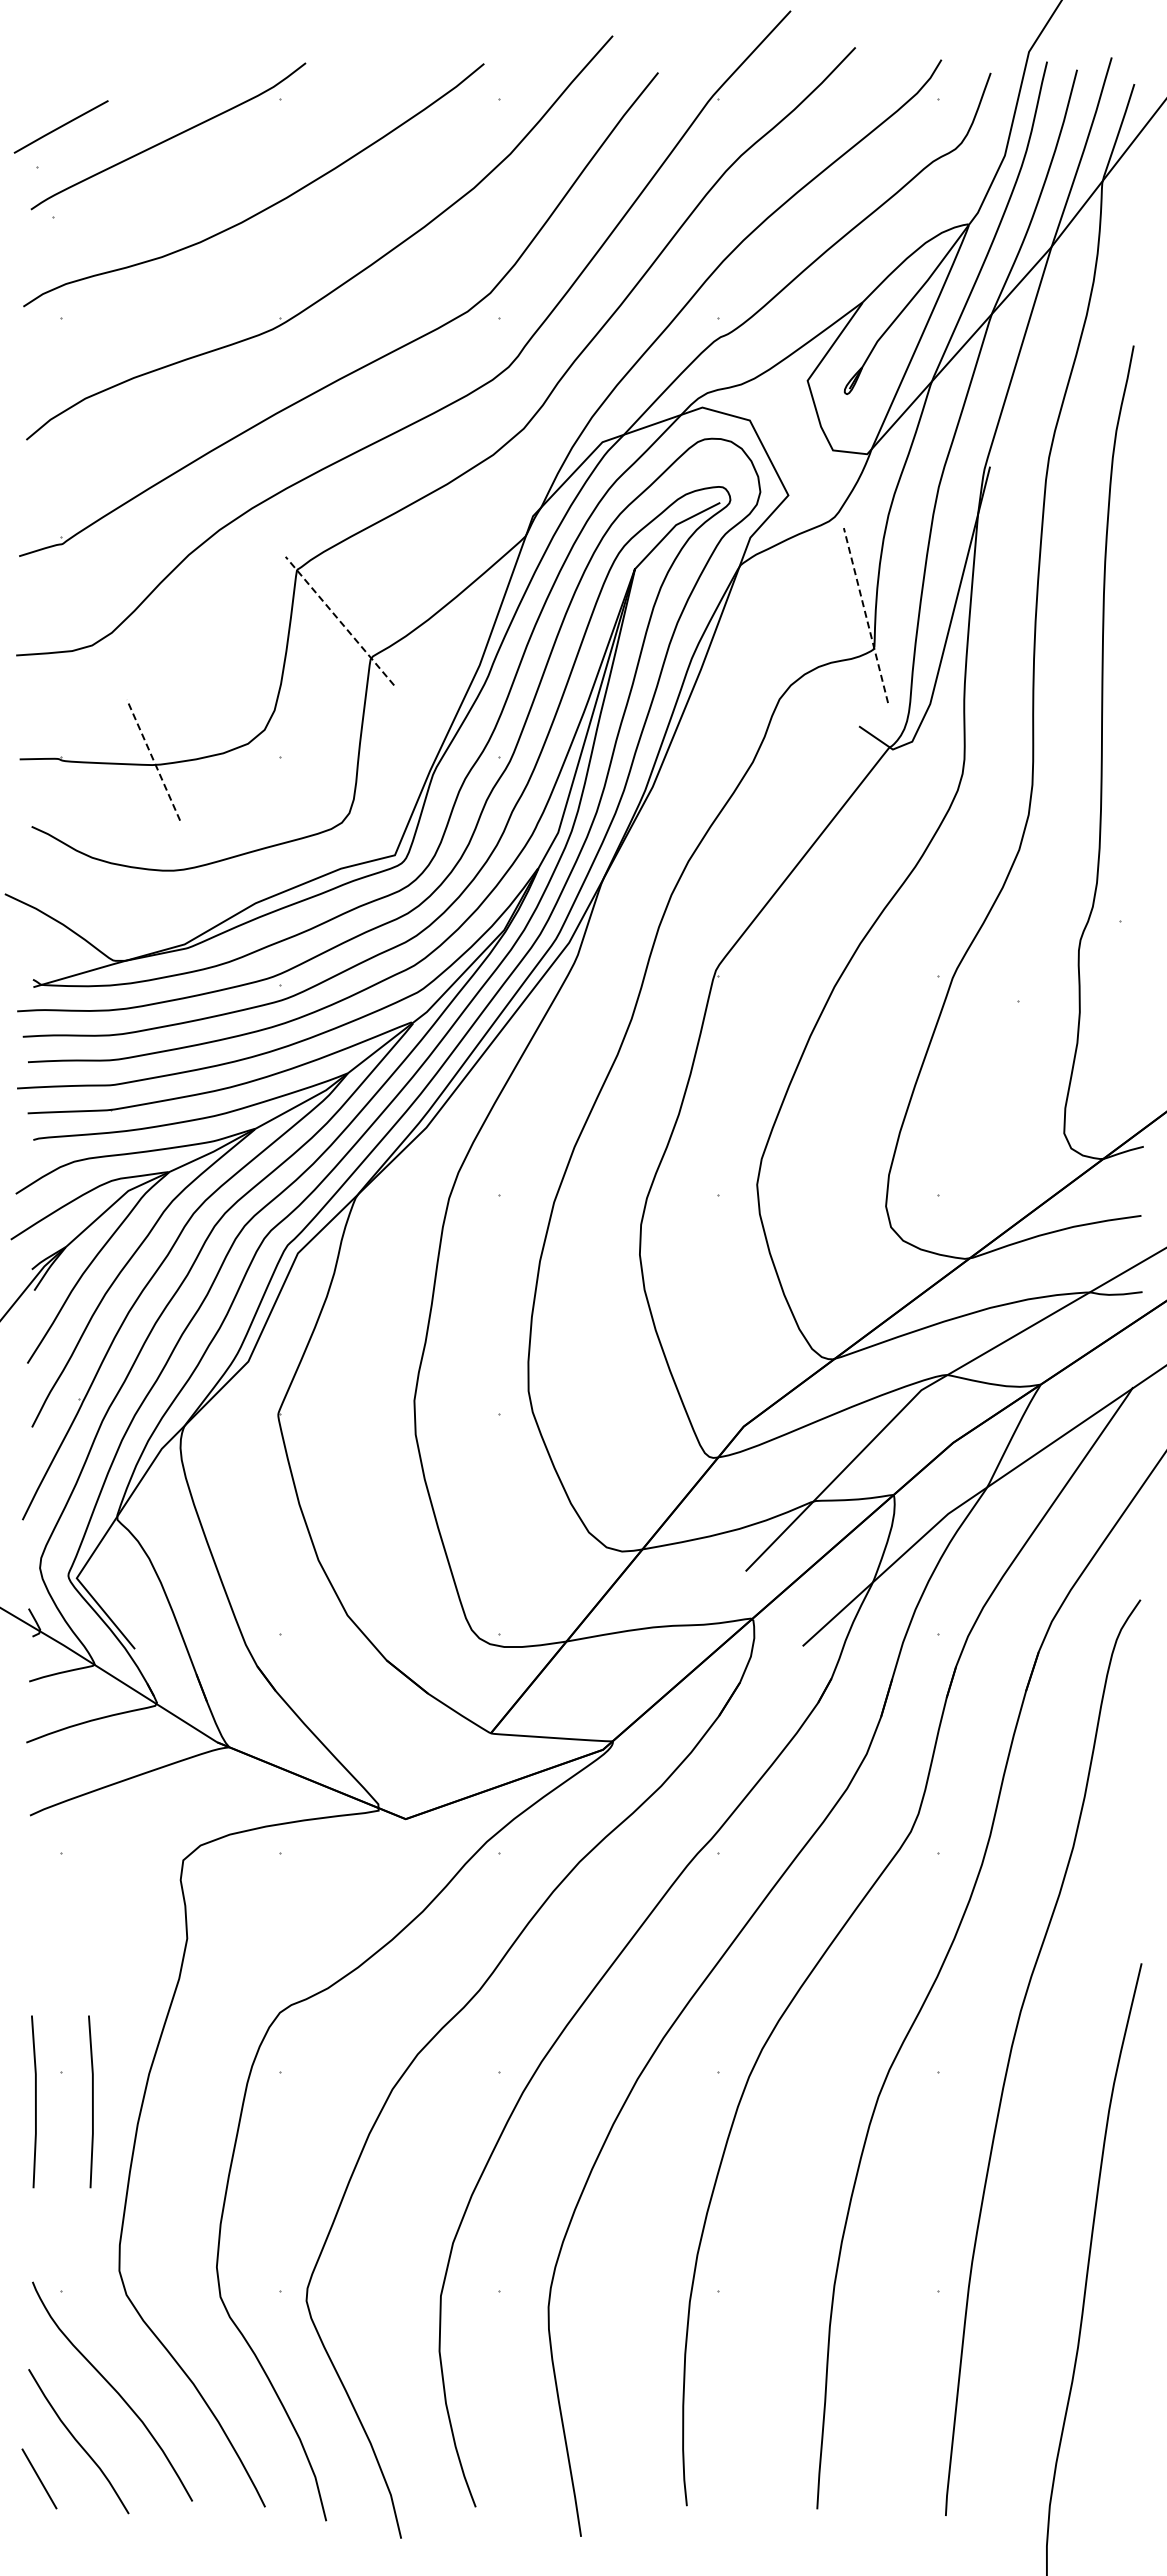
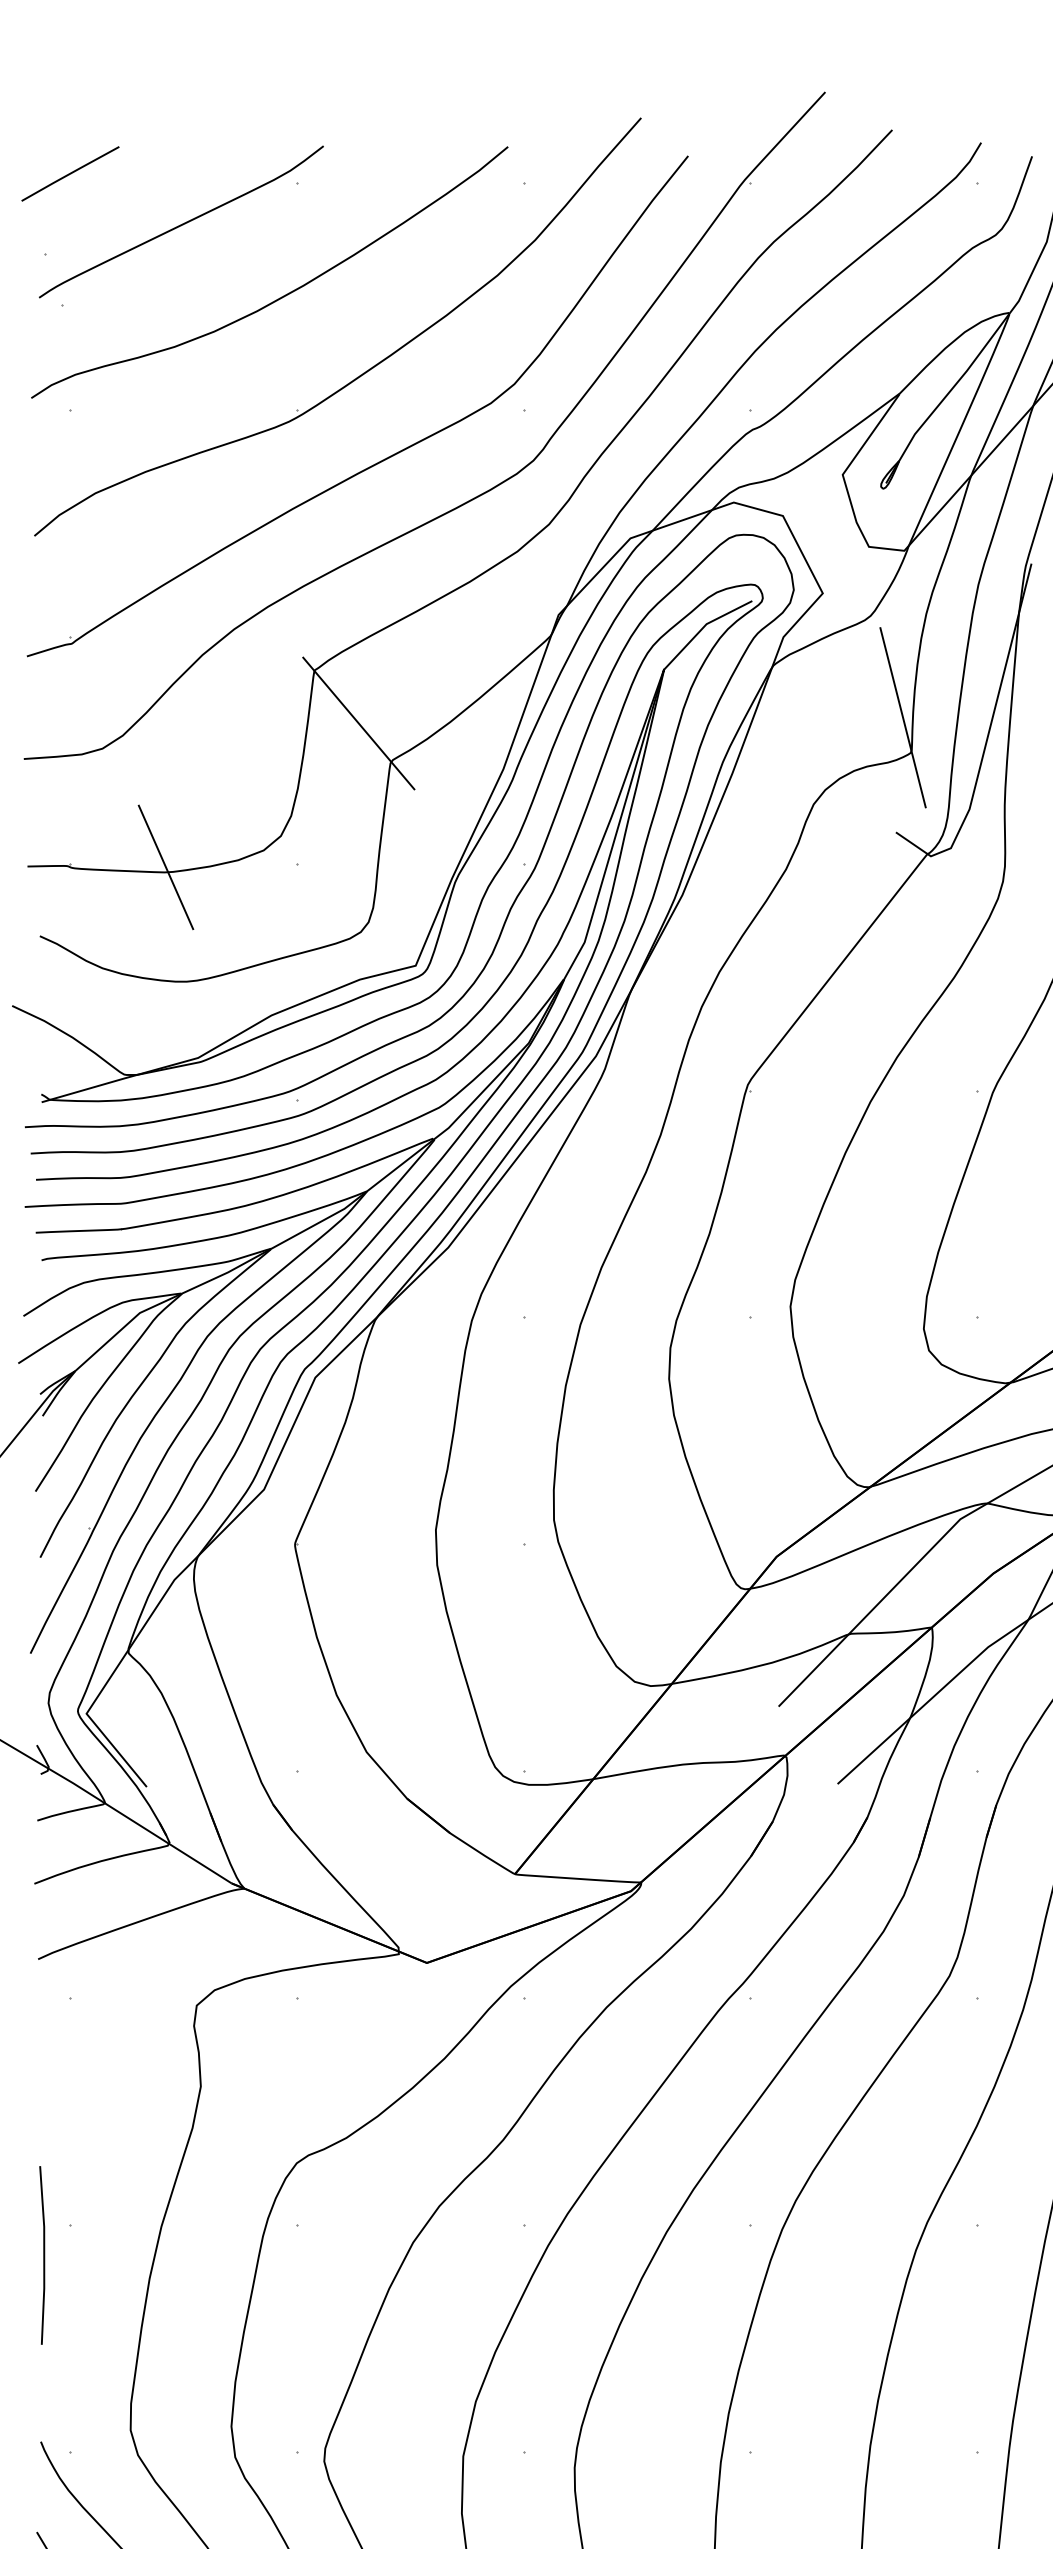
line: (60, 126) -> (69, 173), moved
line: (865, 615) -> (902, 717), dashed -> solid
line: (339, 620) -> (358, 722), dashed -> solid
line: (153, 759) -> (165, 866), dashed -> solid
line: (92, 2101) -> (102, 2255), removed

